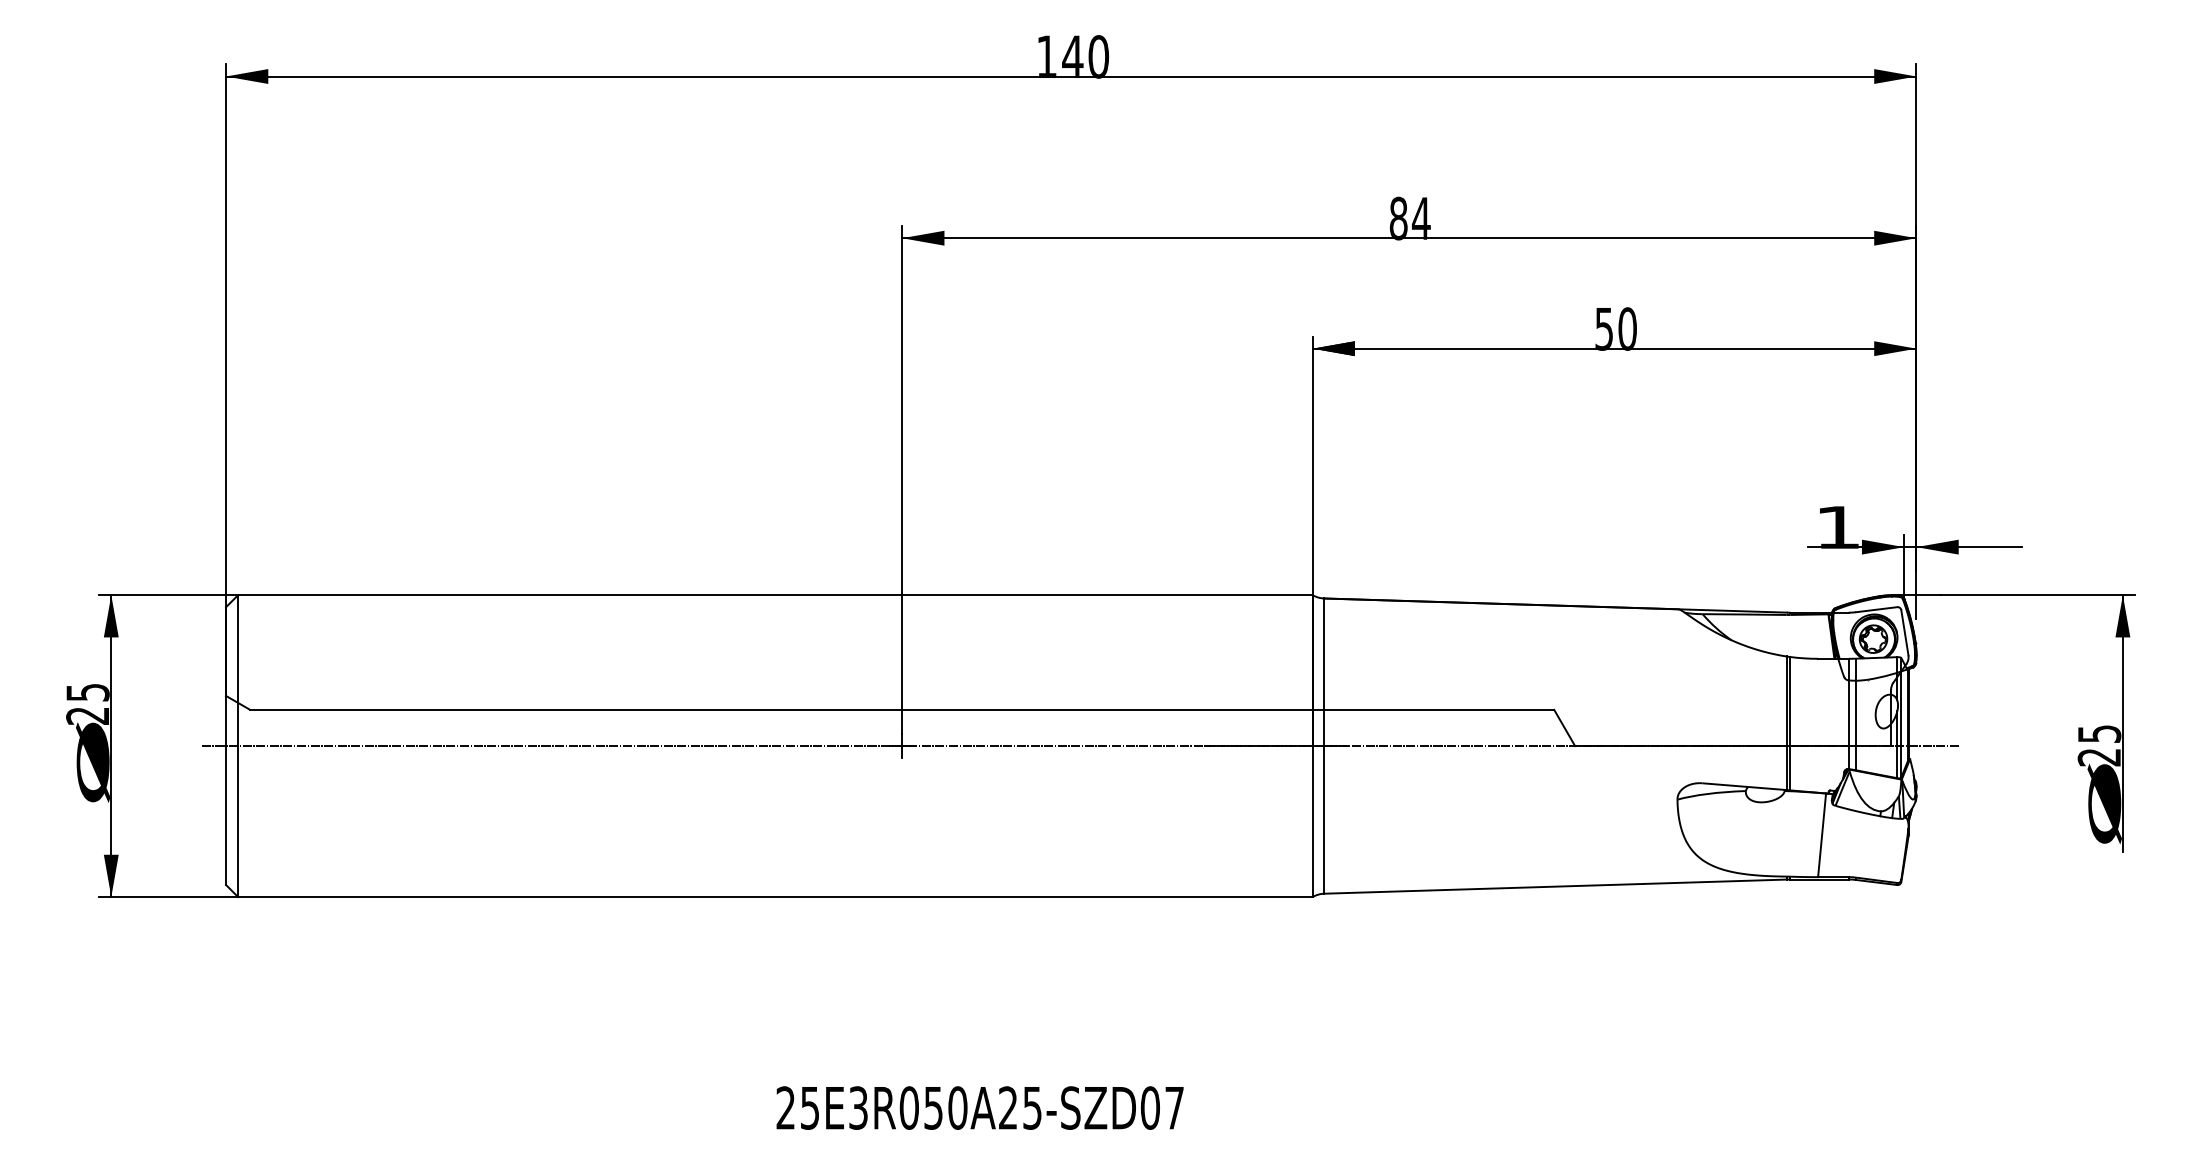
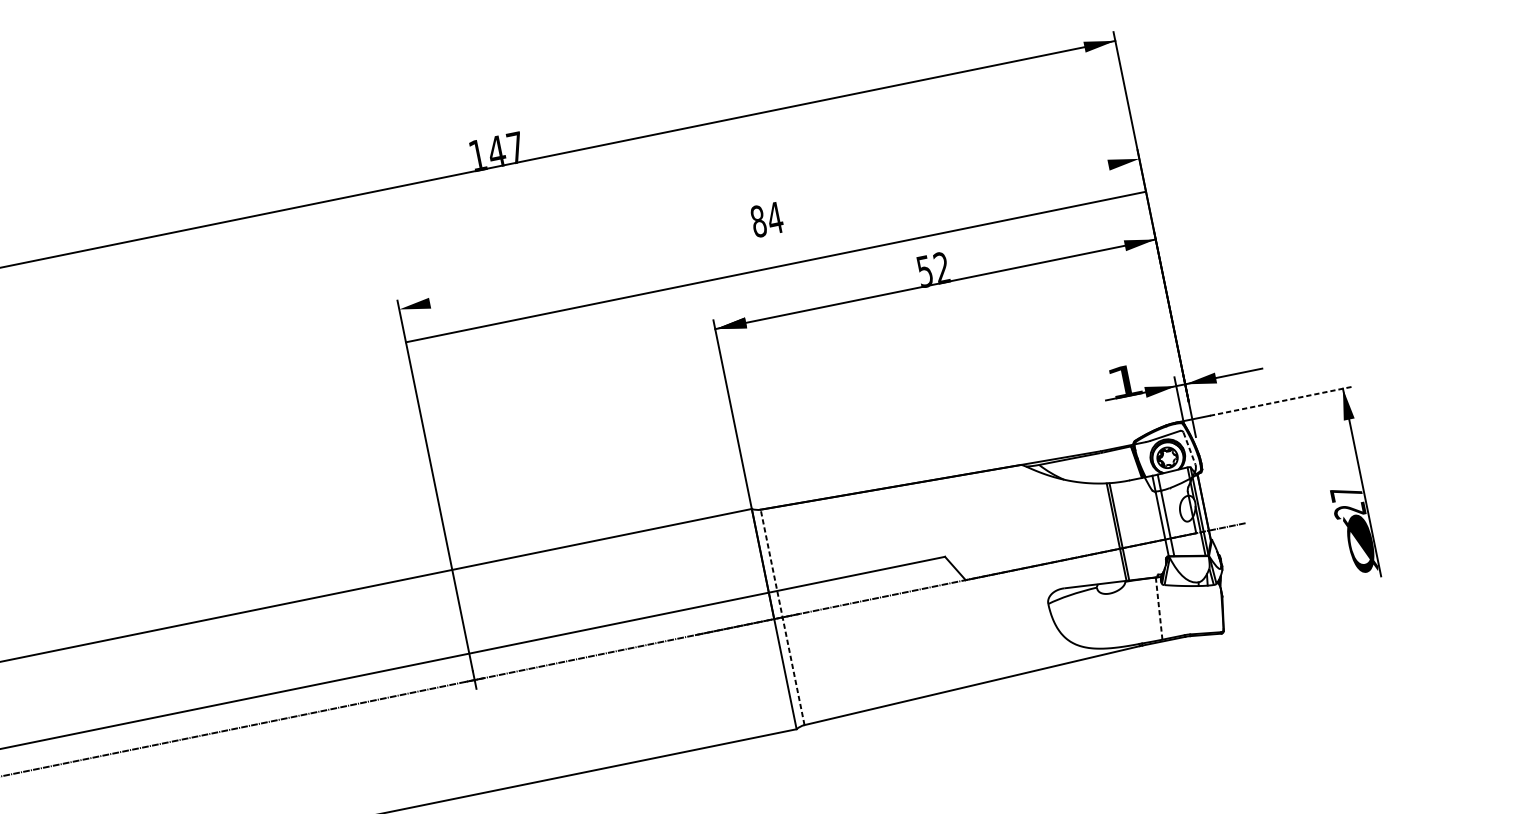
text: (1098, 56) -> (515, 147), 140 -> 147
line: (1409, 238) -> (776, 267), moved
text: (1627, 328) -> (941, 267), 50 -> 52
line: (2038, 595) -> (1281, 401), solid -> dashed
line: (1904, 632) -> (1189, 448), solid -> dashed
text: (2099, 733) -> (1346, 493), 25 -> 27
line: (1324, 746) -> (782, 617), solid -> dashed
line: (1822, 835) -> (1159, 608), solid -> dashed

